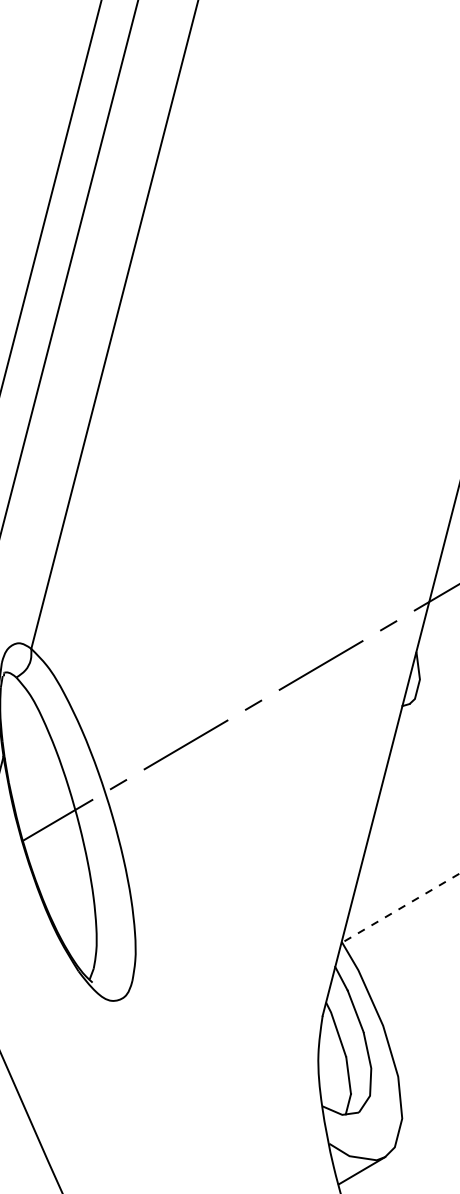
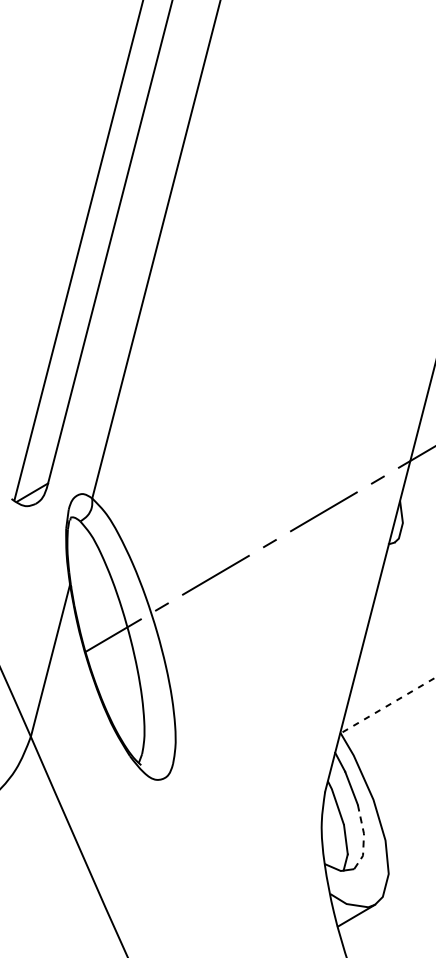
line: (370, 1072) -> (363, 837), solid -> dashed

